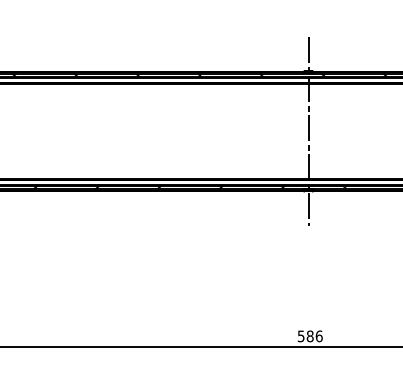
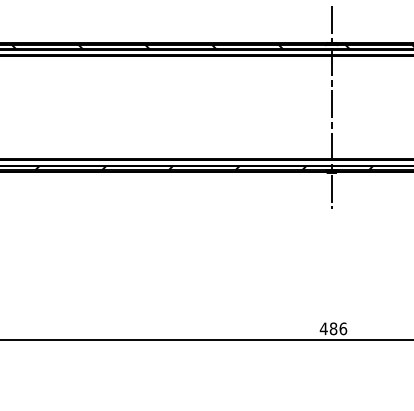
text: (300, 336) -> (323, 329), 586 -> 486

